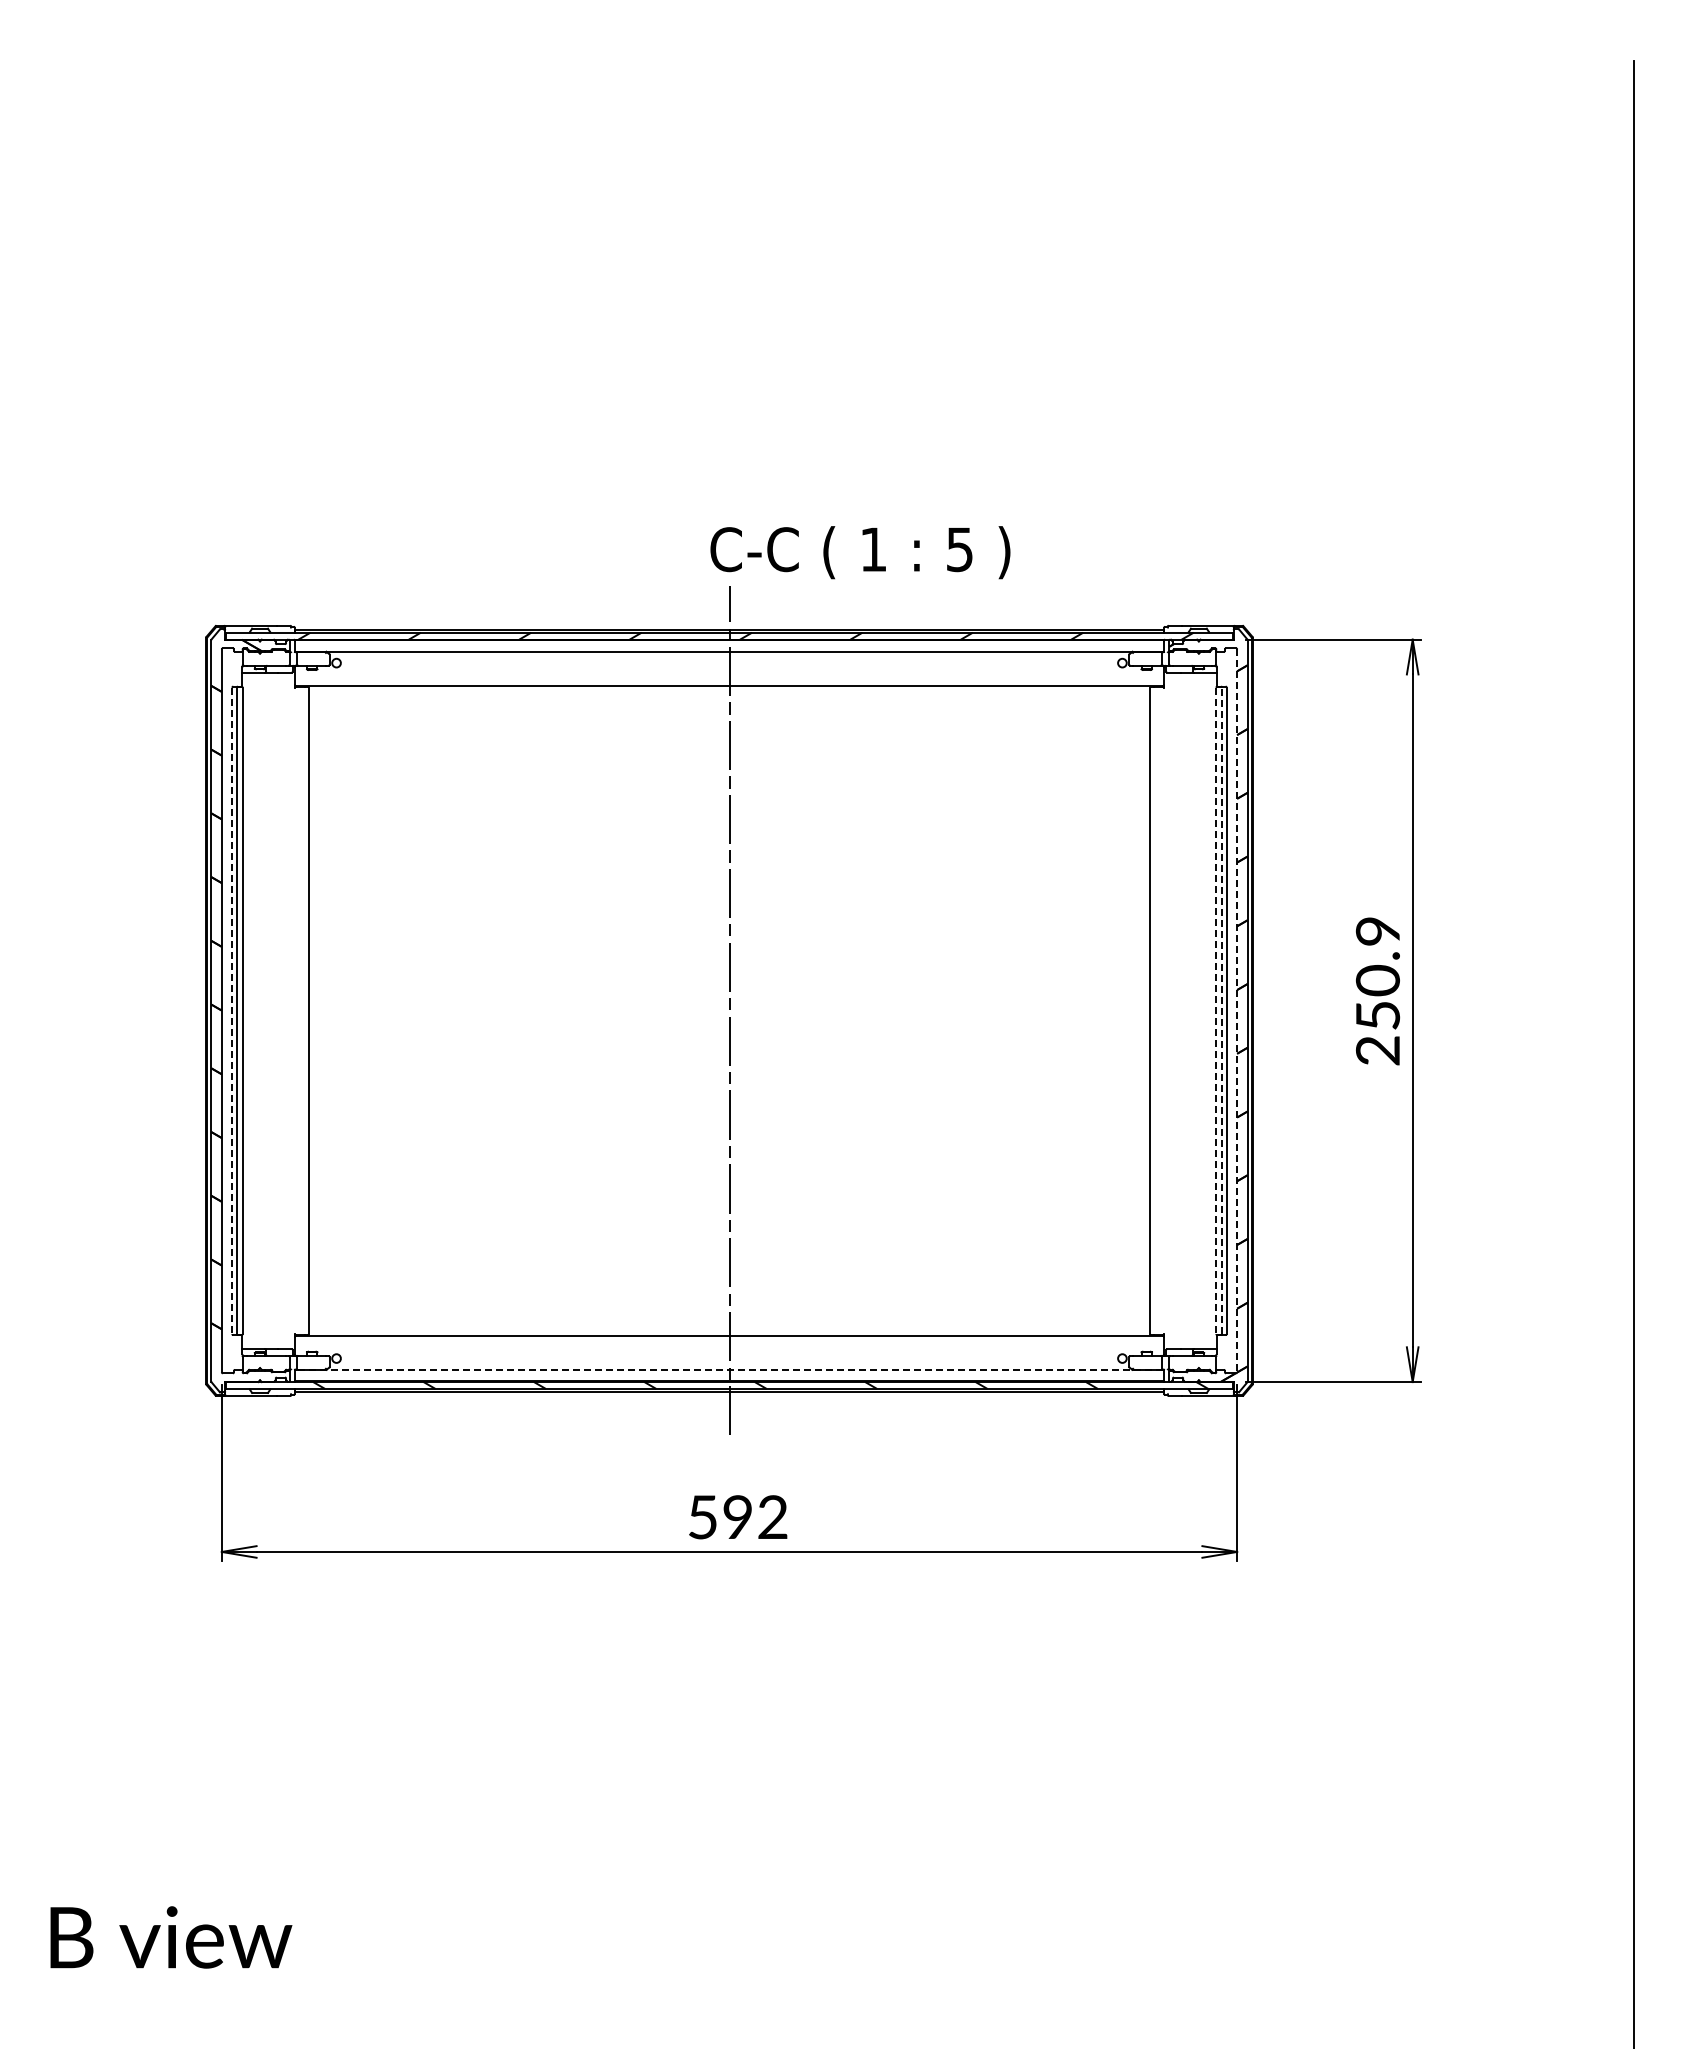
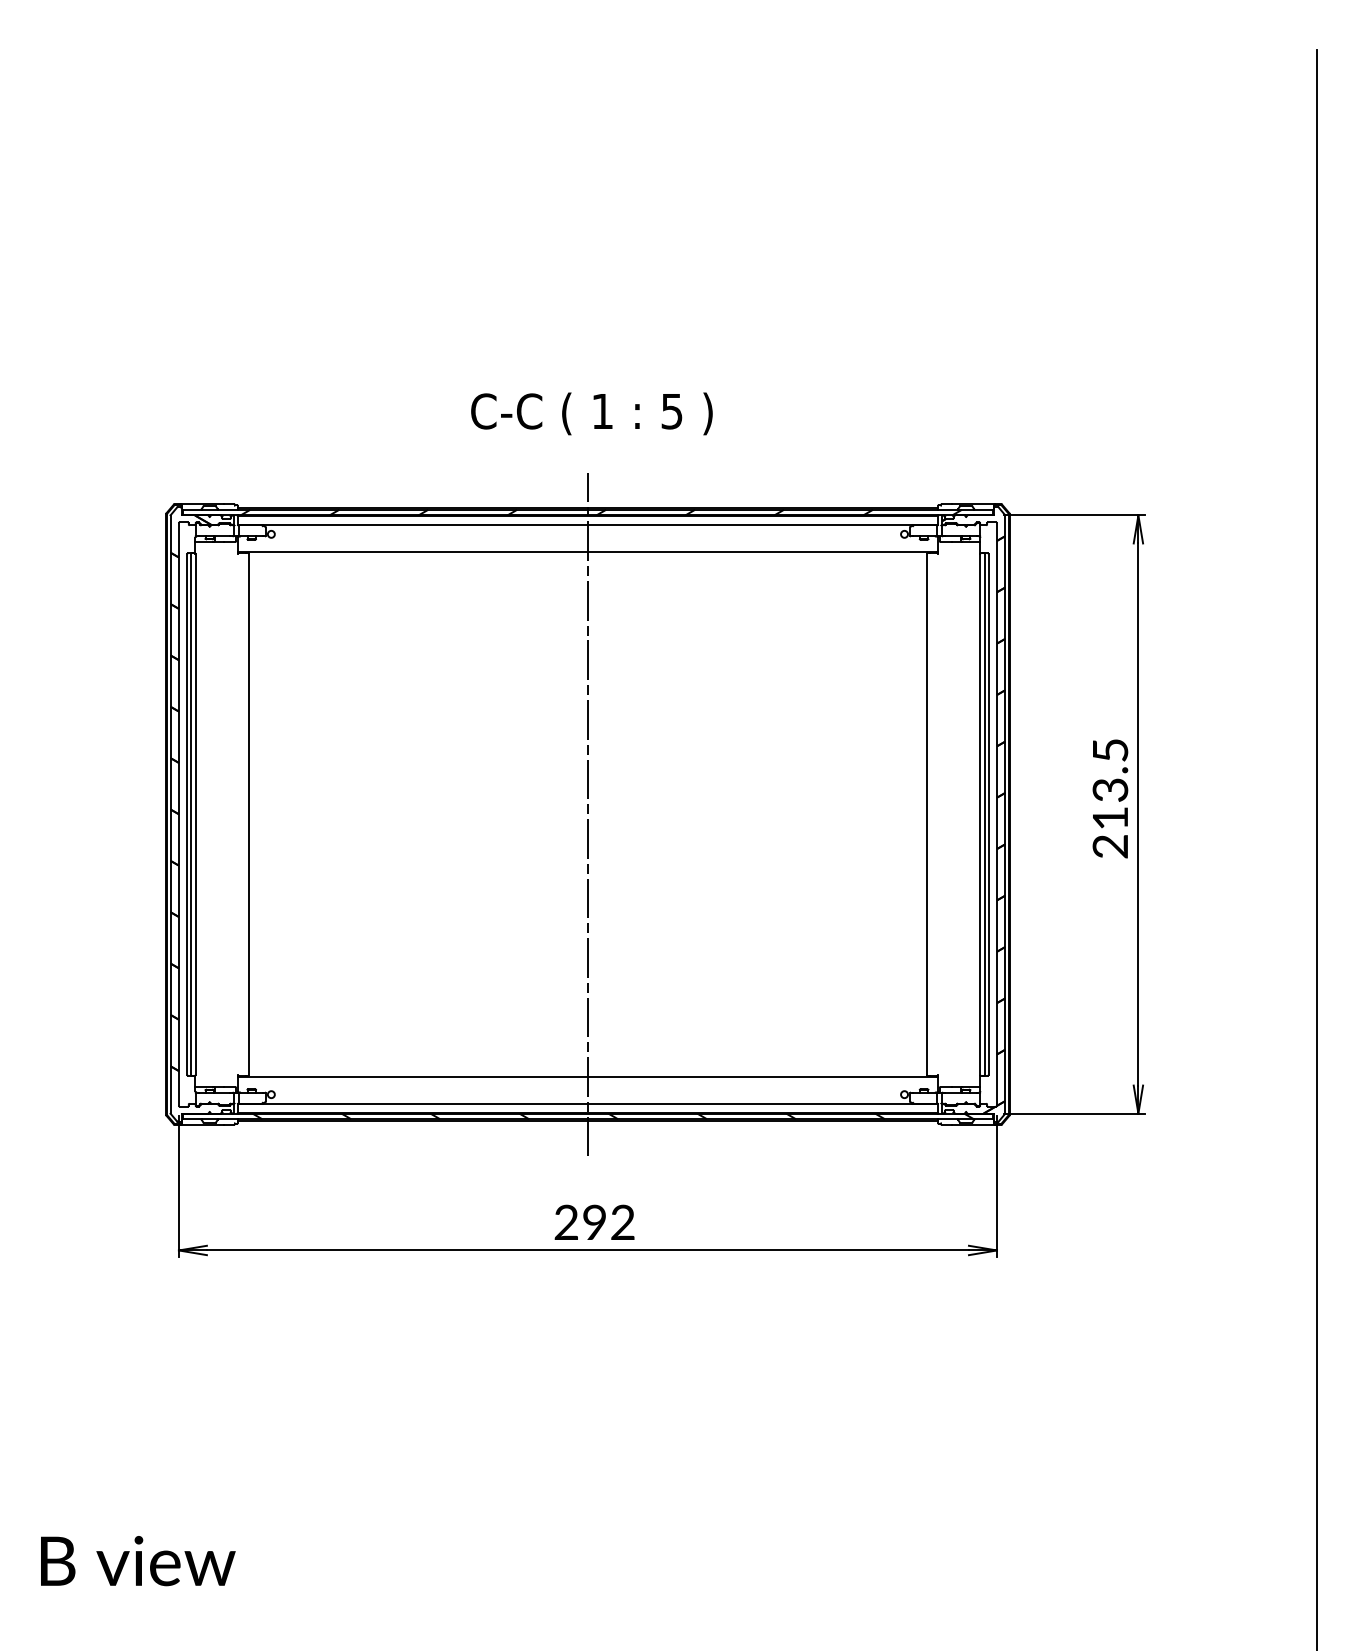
text: (860, 552) -> (591, 413), moved
text: (1377, 973) -> (1110, 784), 250.9 -> 213.5
line: (1222, 1010) -> (985, 814), dashed -> solid
line: (232, 1011) -> (187, 815), dashed -> solid
line: (1216, 1011) -> (980, 815), dashed -> solid
line: (1237, 1011) -> (997, 815), dashed -> solid
line: (728, 1369) -> (587, 1103), dashed -> solid
text: (702, 1517) -> (566, 1222), 592 -> 292

